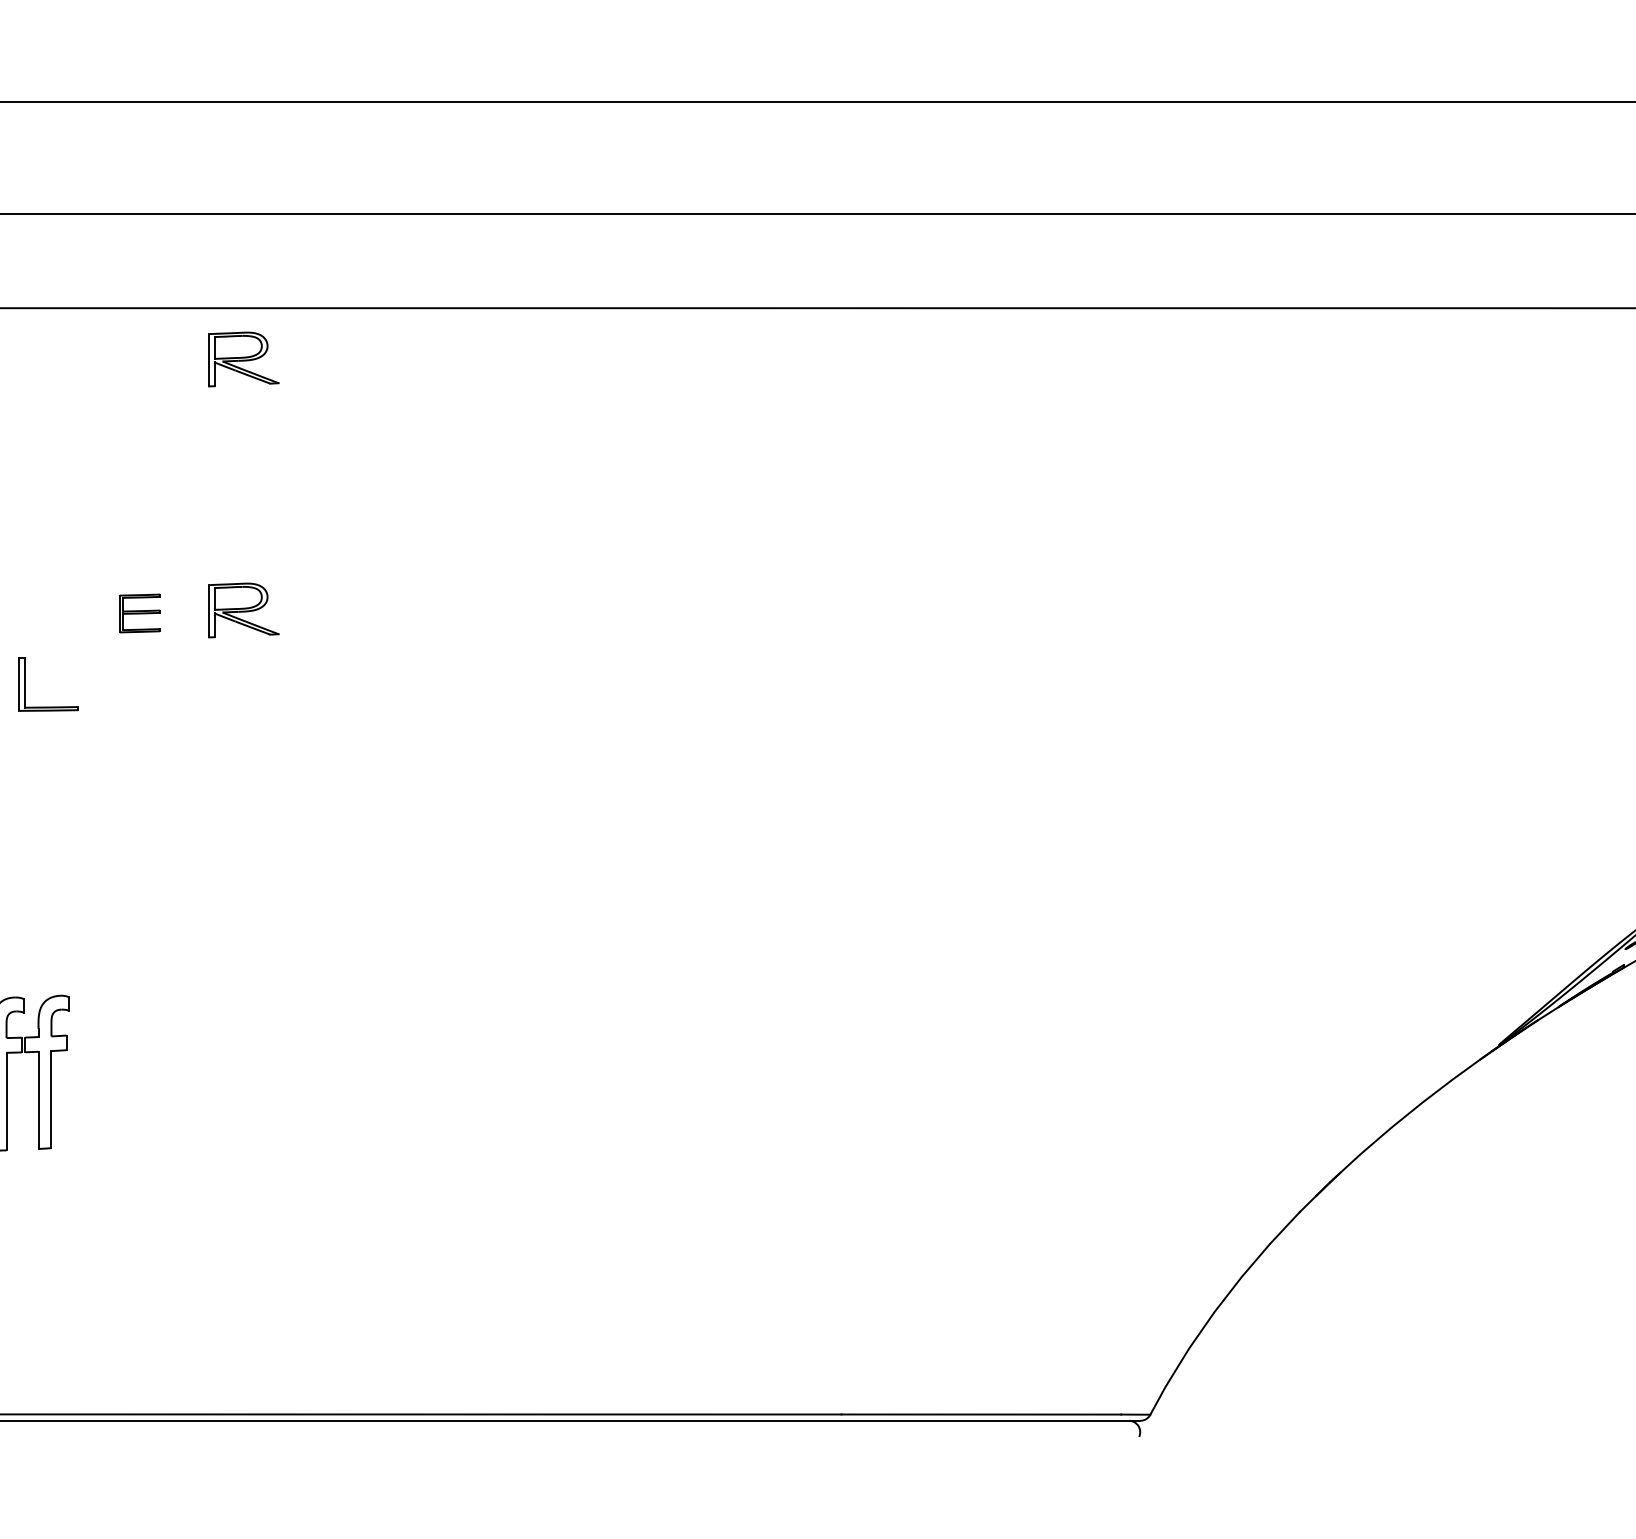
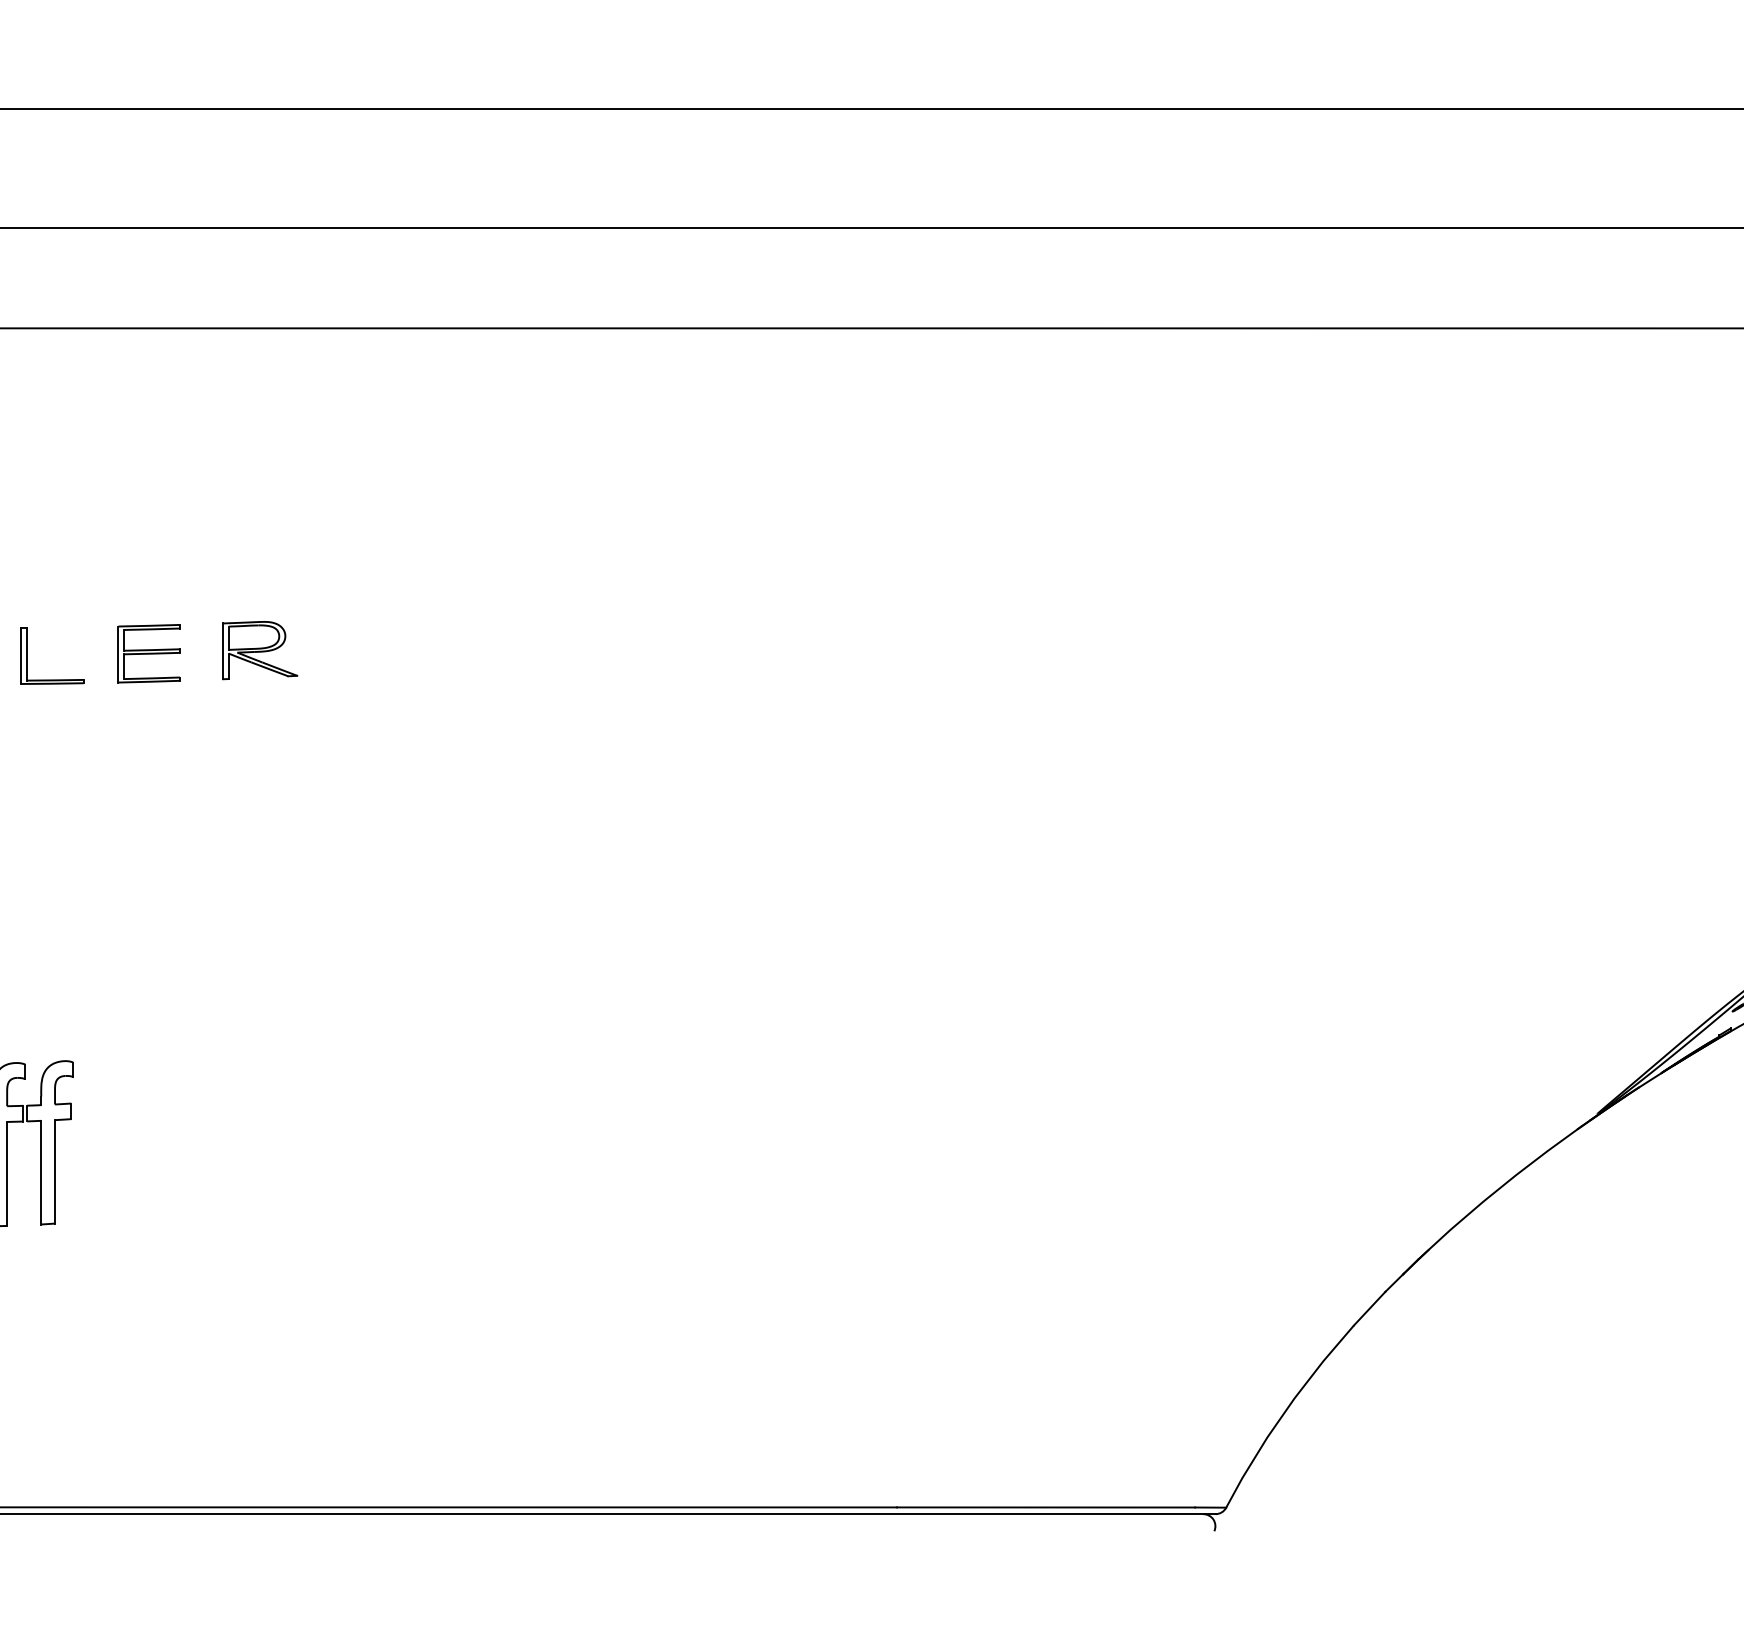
part: (243, 359) -> (259, 383), removed
part: (139, 613) -> (148, 653), size x1.43
part: (48, 706) -> (51, 679), moved

